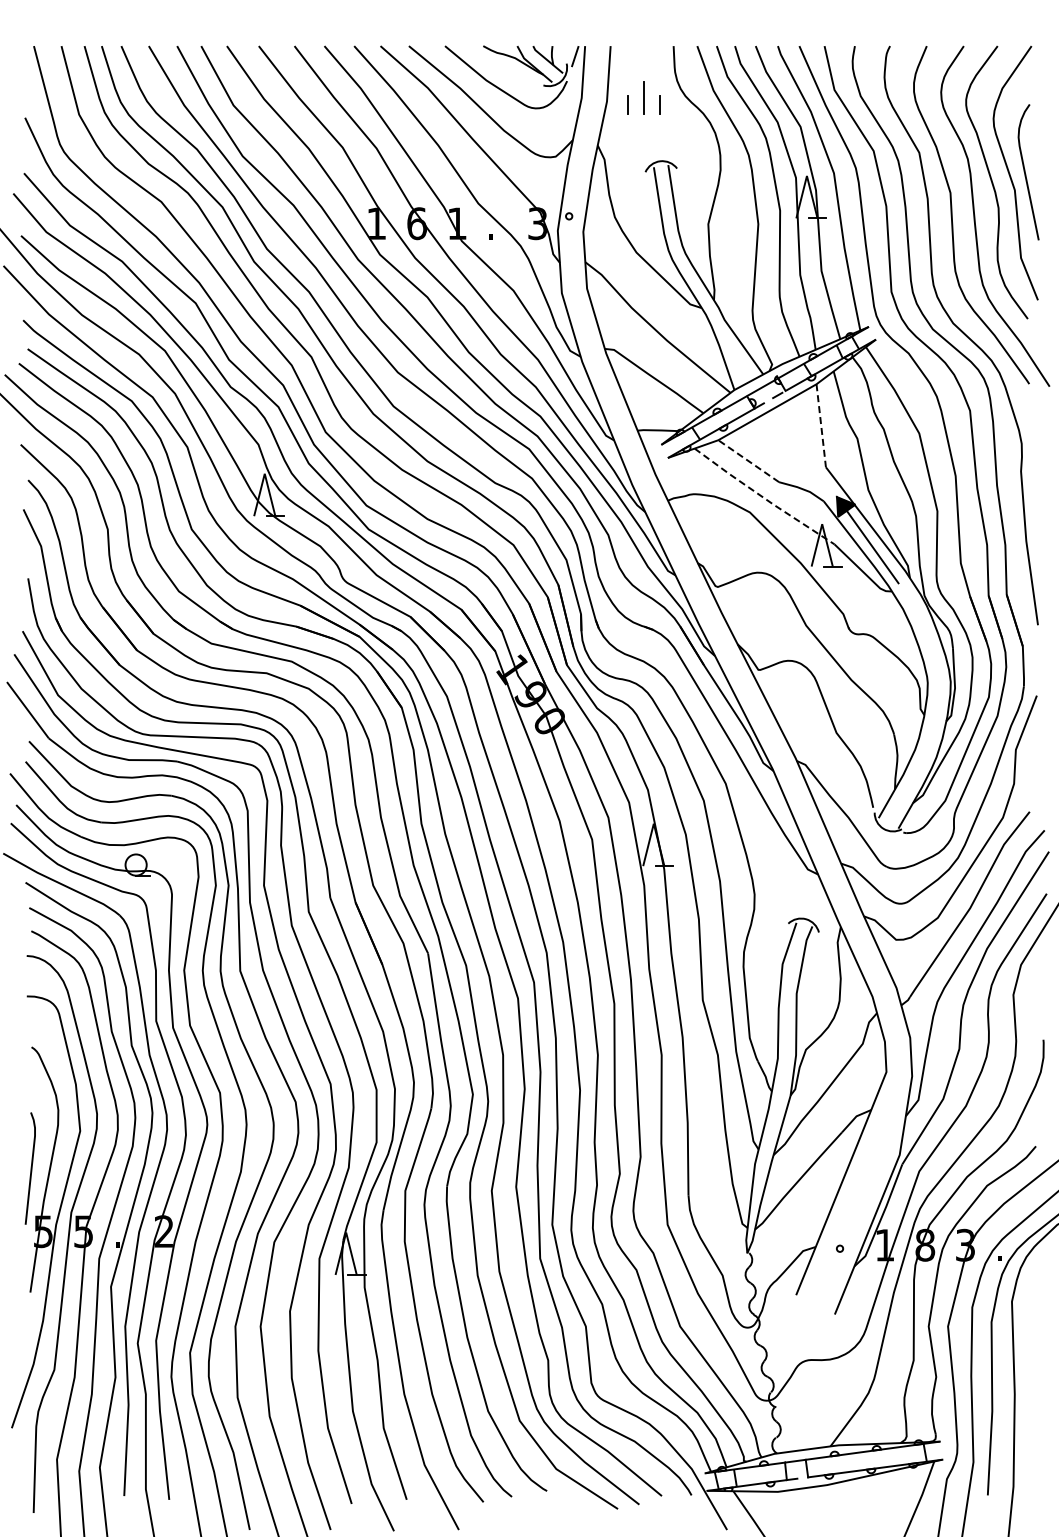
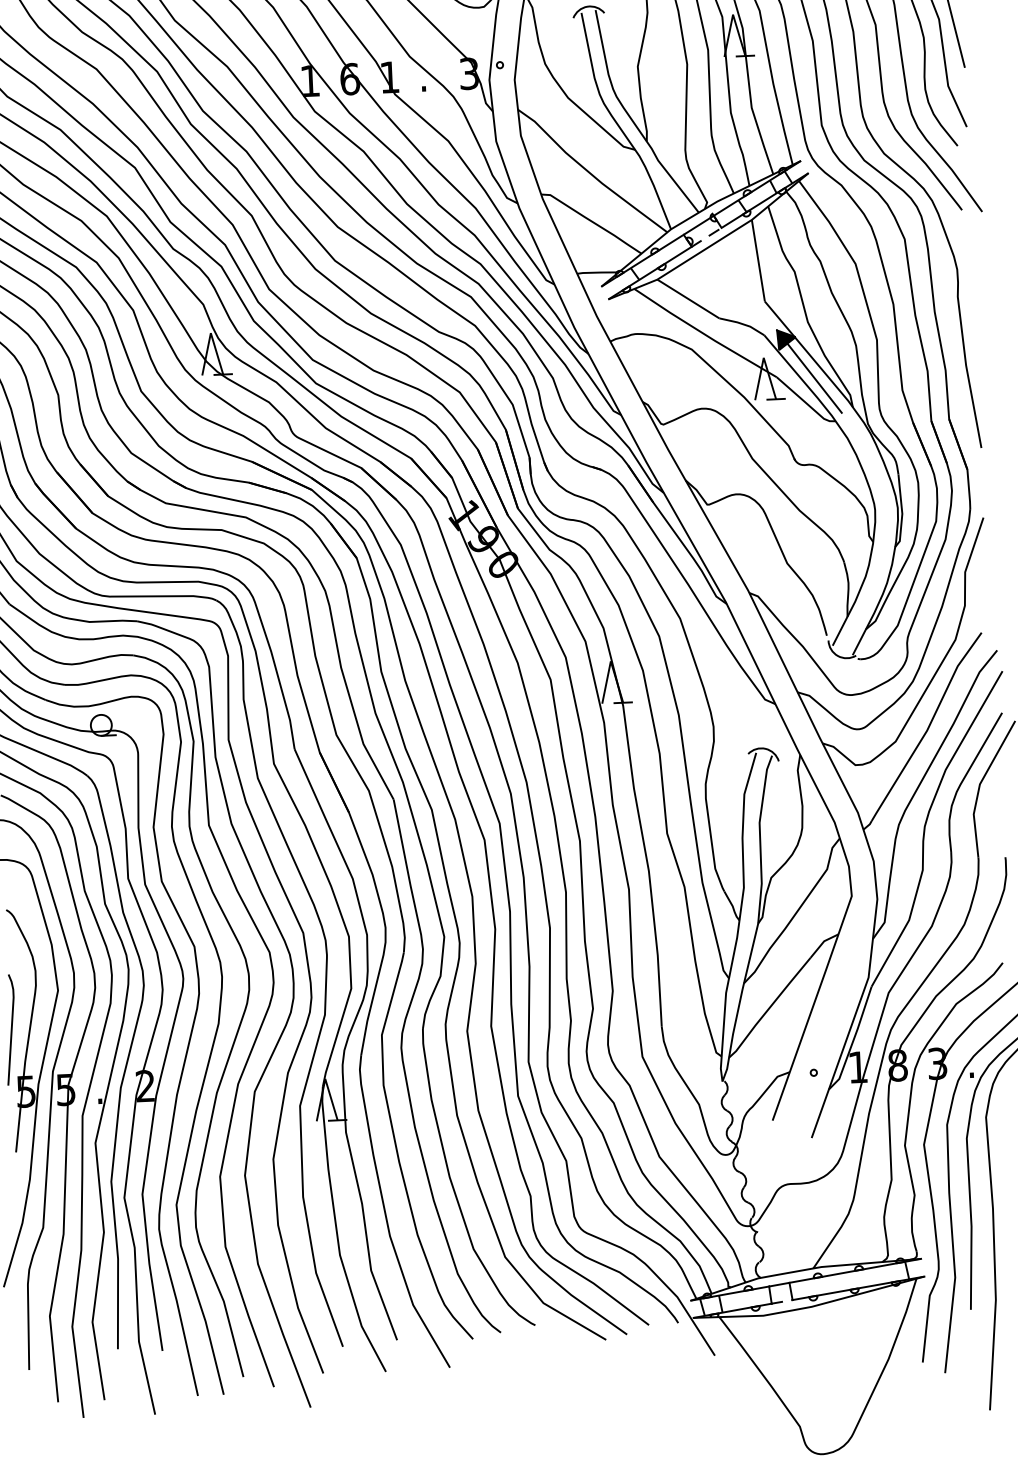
line: (821, 425) -> (758, 260), dashed -> solid
line: (748, 461) -> (688, 299), dashed -> solid
line: (764, 498) -> (705, 335), dashed -> solid

